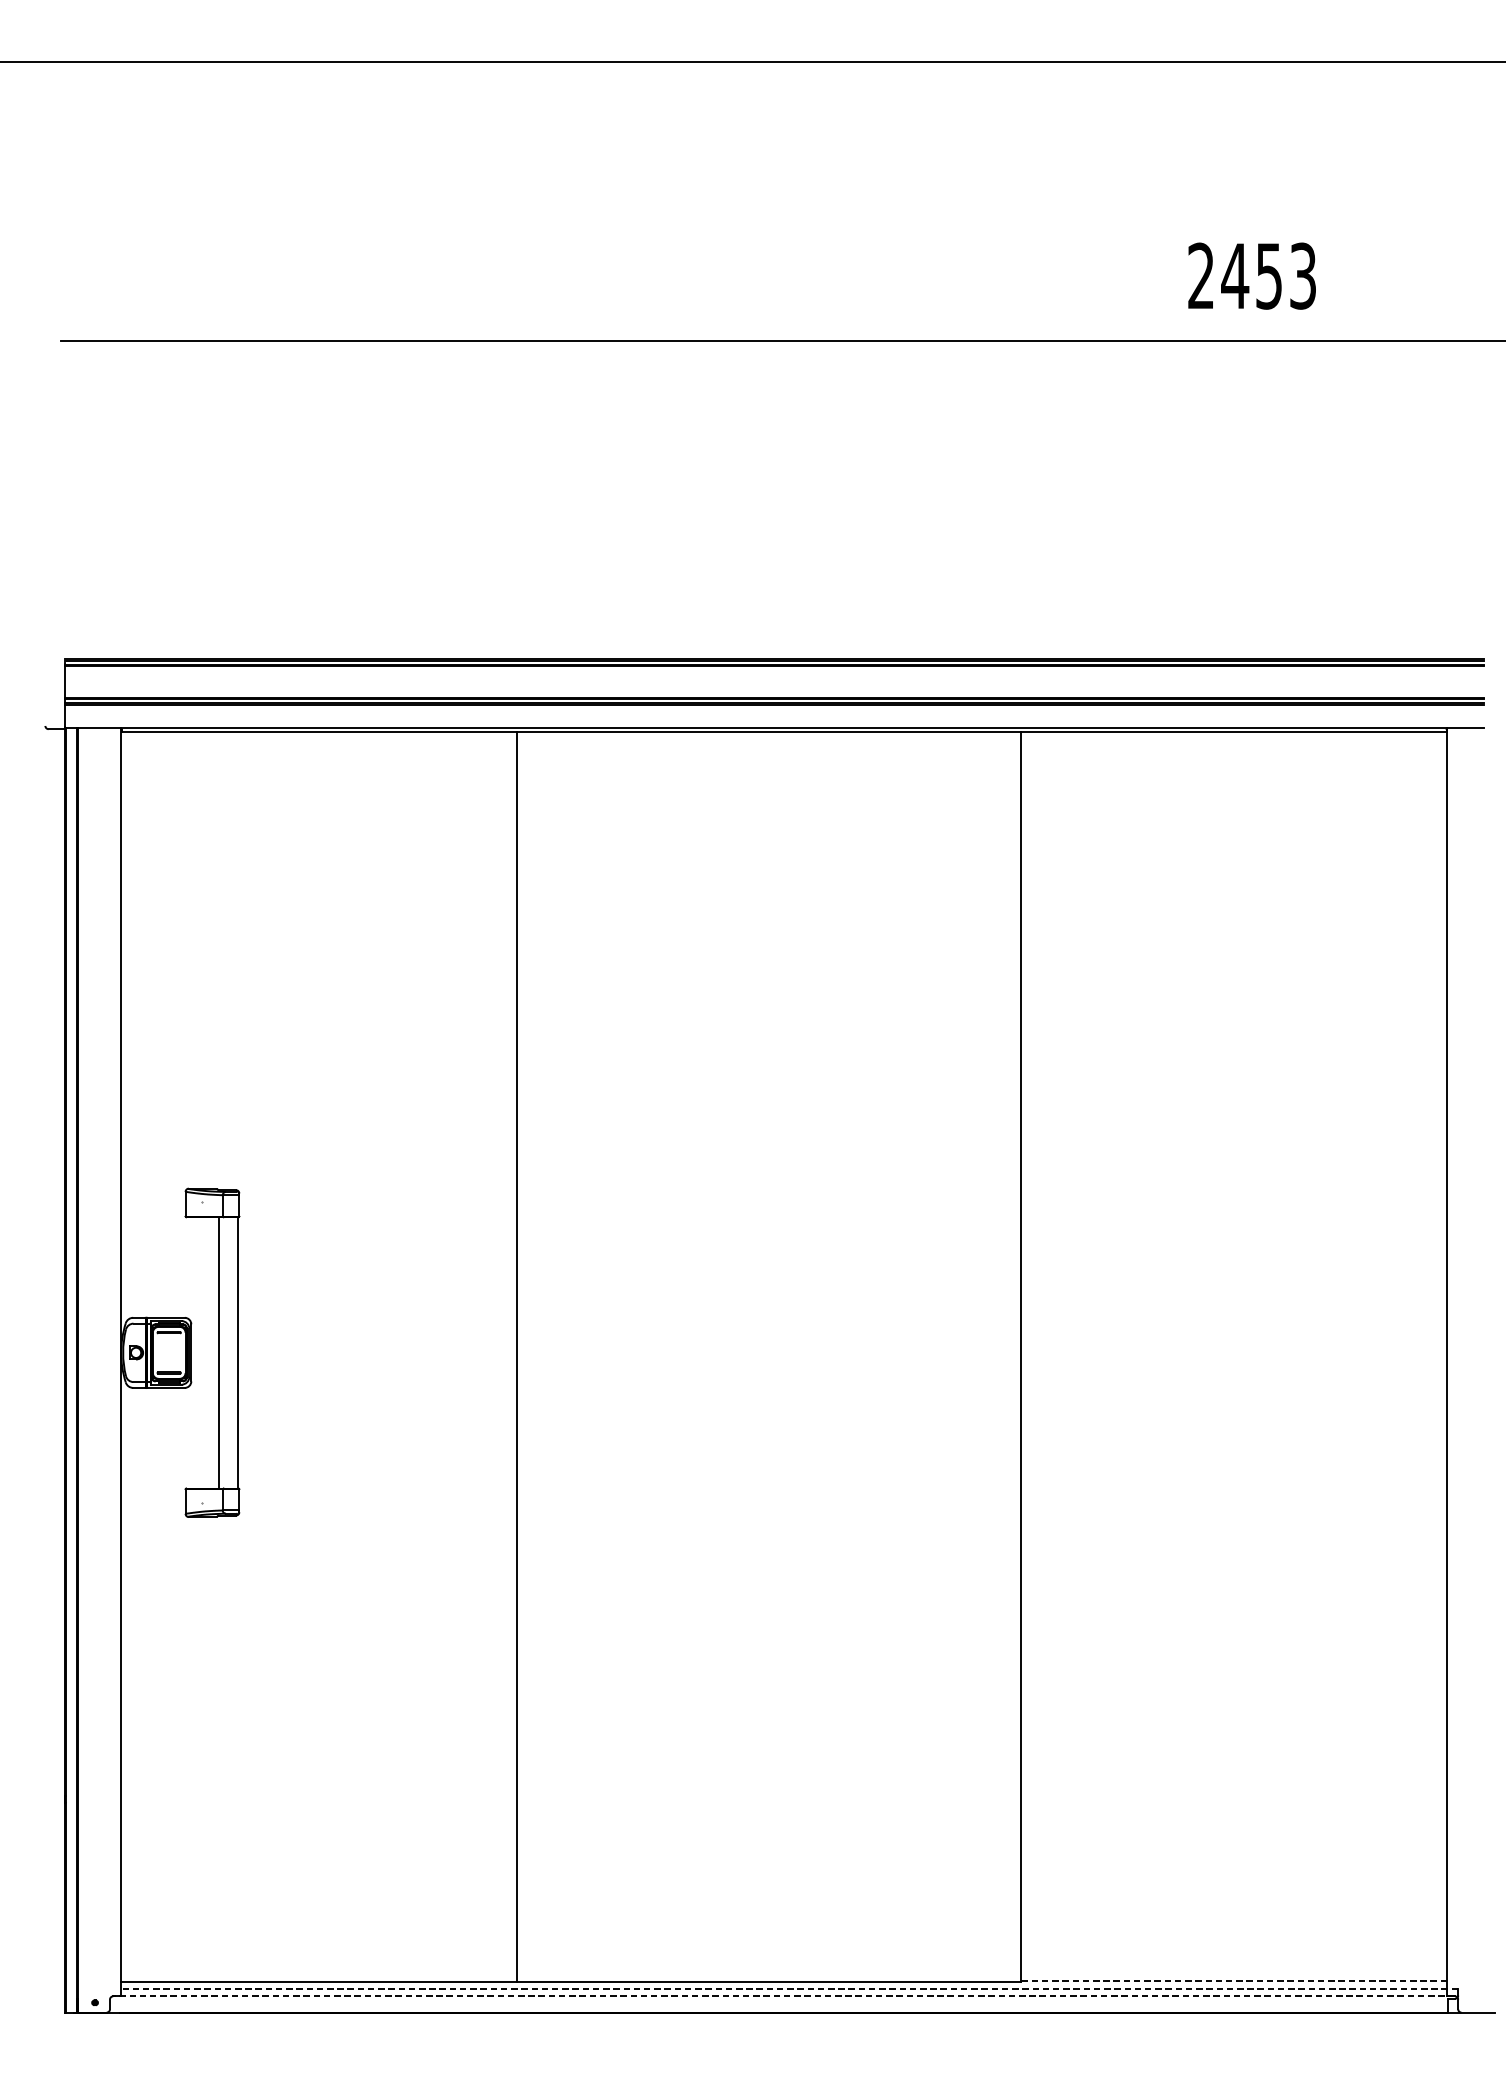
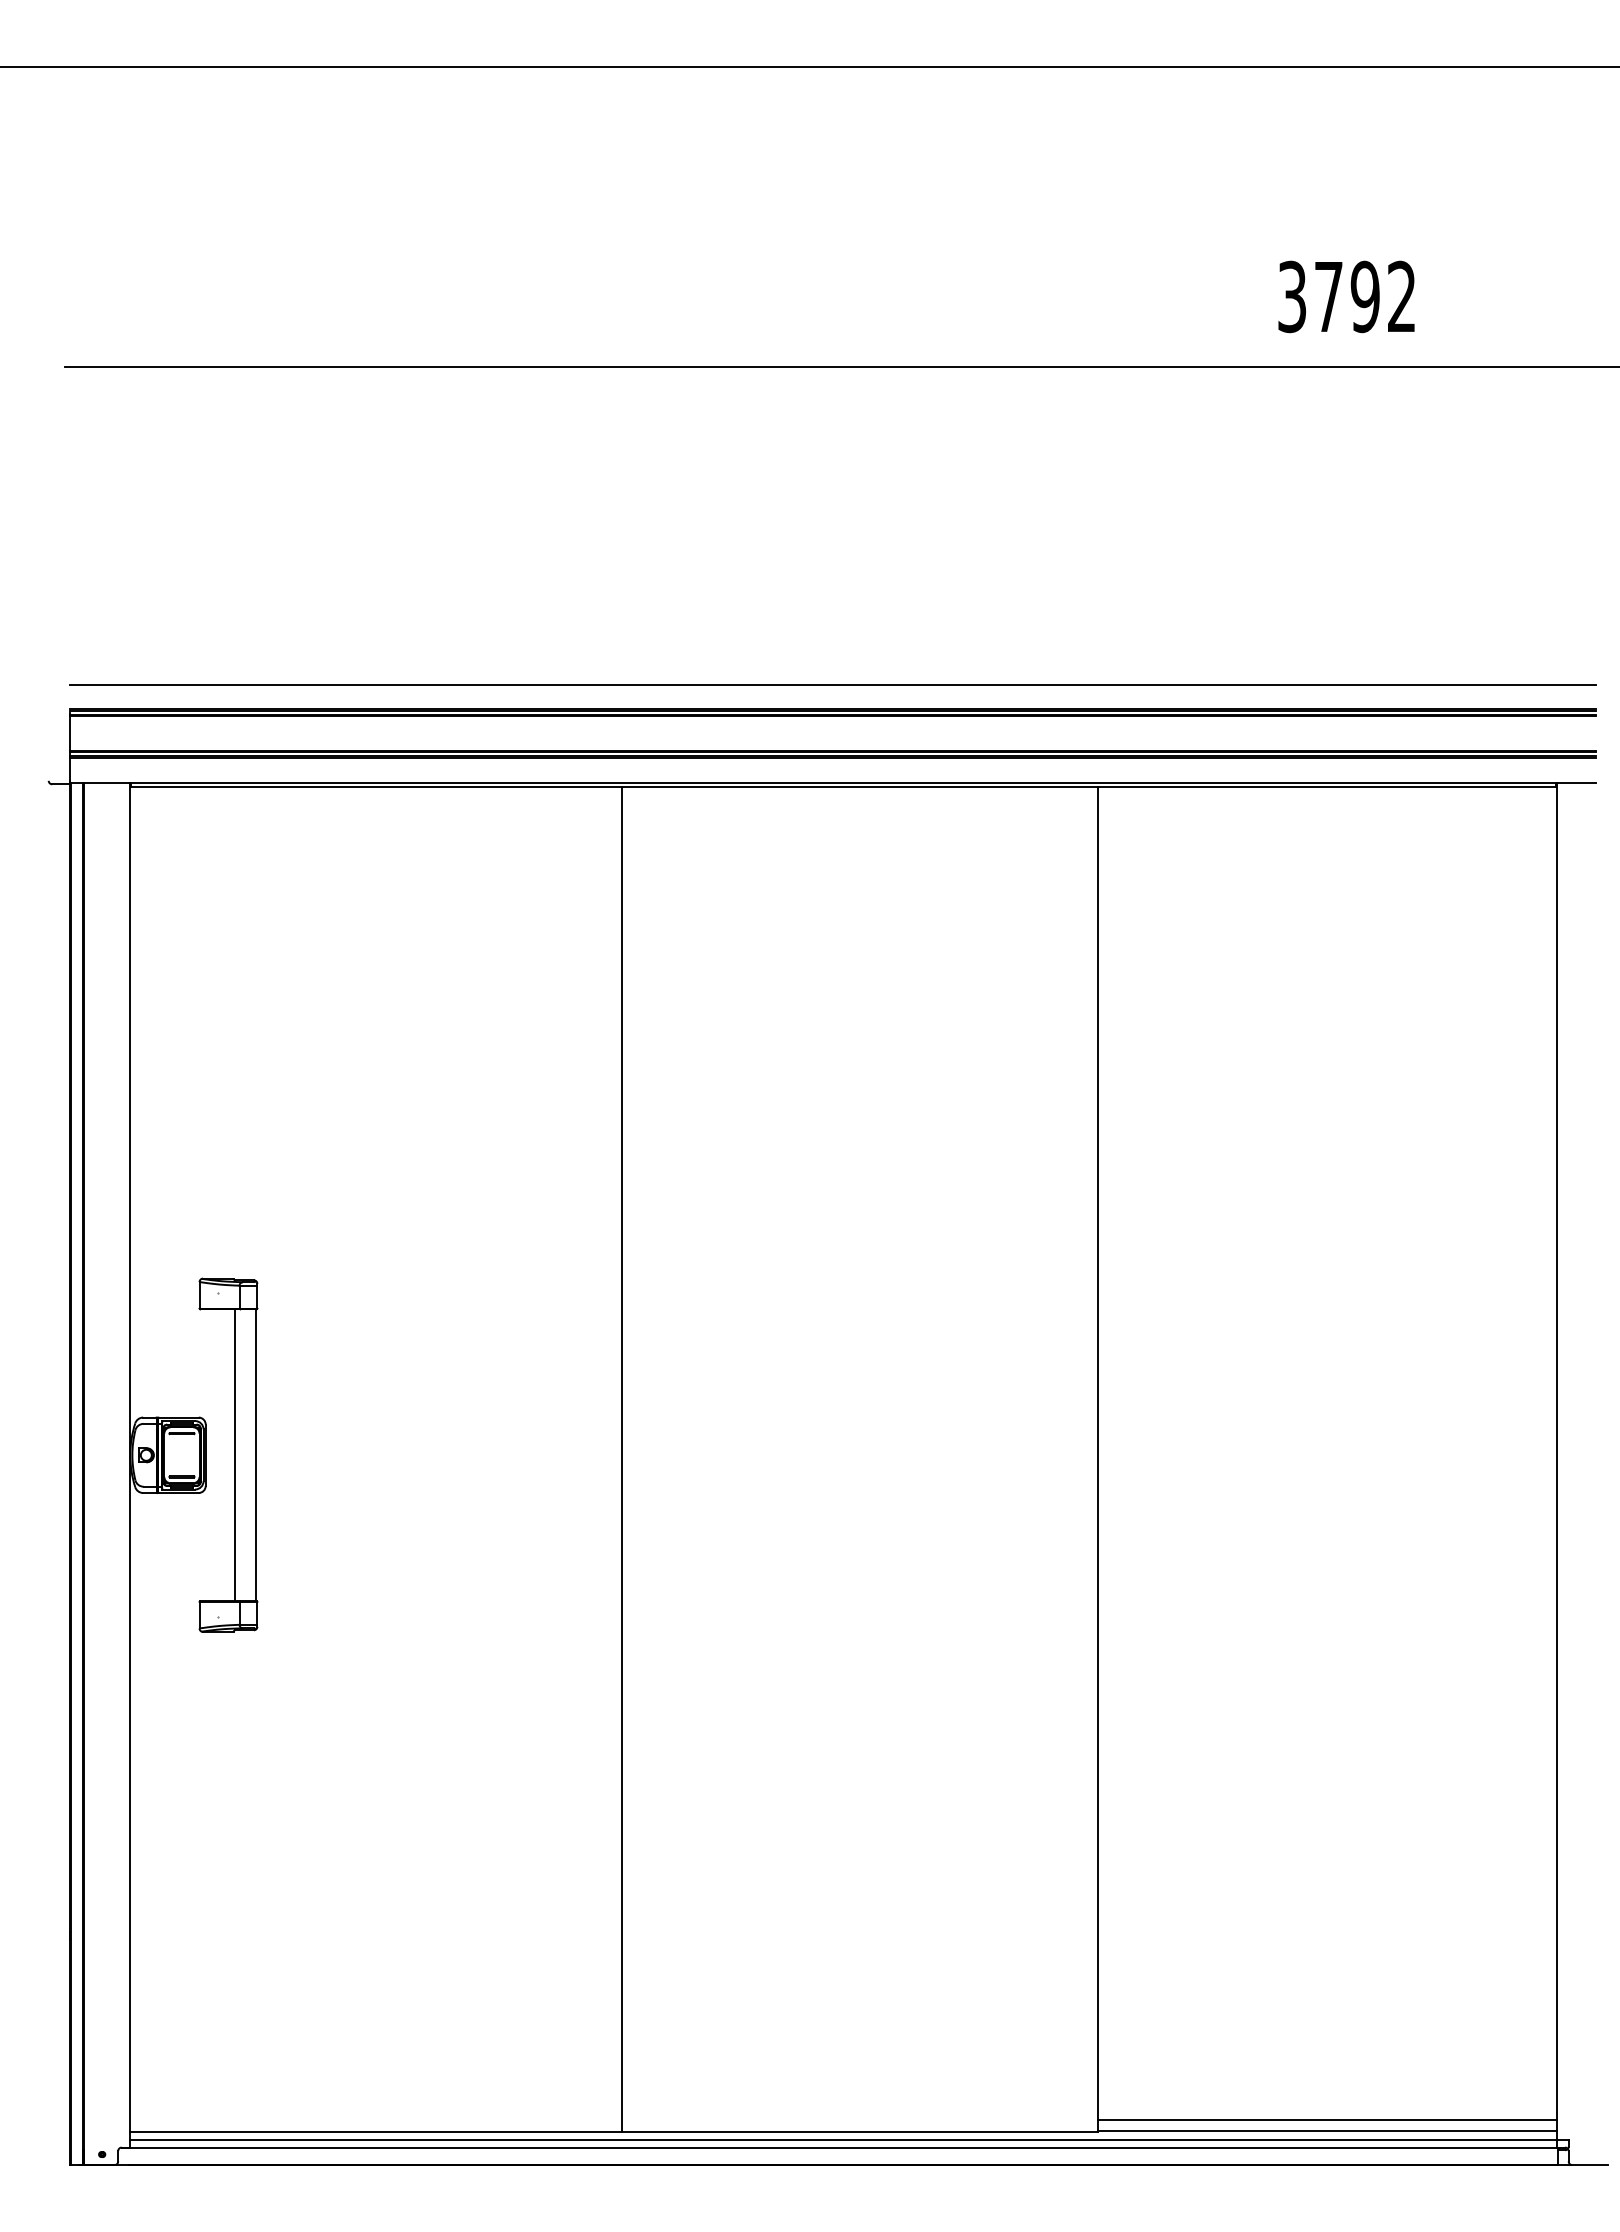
text: (1251, 275) -> (1346, 296), 2453 -> 3792
line: (773, 637) -> (832, 685), added
line: (517, 1356) -> (621, 1459), moved
line: (1234, 1970) -> (1327, 2119), added
line: (1234, 1981) -> (1327, 2131), dashed -> solid
line: (788, 1988) -> (848, 2139), dashed -> solid
line: (784, 1996) -> (843, 2147), dashed -> solid

